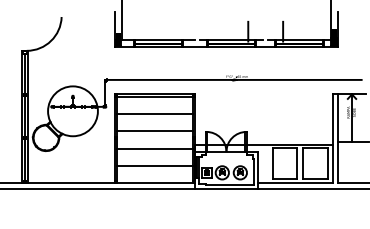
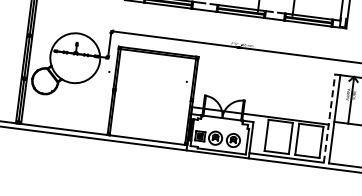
fill: (333, 37) -> (343, 18), removed
line: (154, 113) -> (155, 70), removed
line: (154, 131) -> (153, 88), removed
line: (332, 138) -> (329, 118), solid -> dashed
line: (154, 148) -> (151, 105), removed
line: (154, 165) -> (149, 122), removed

